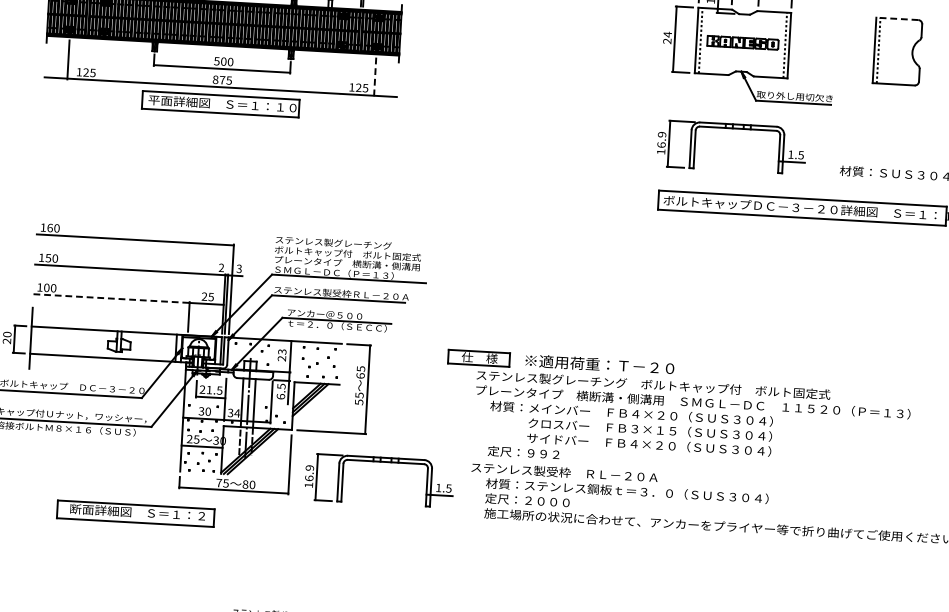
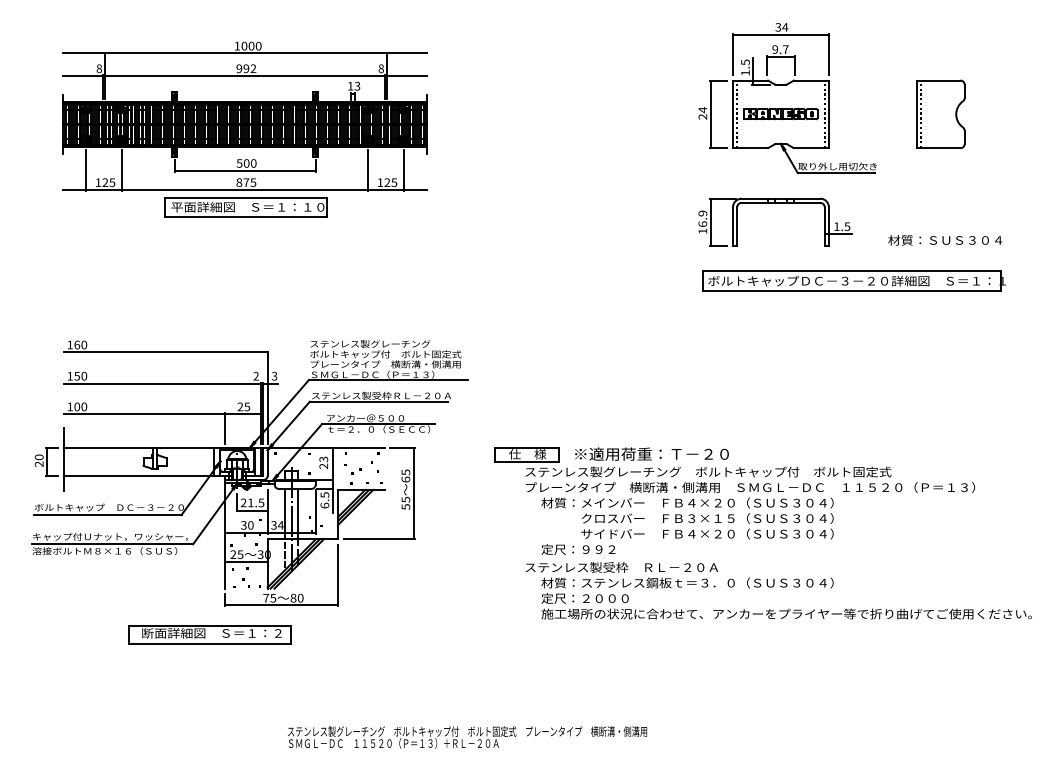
line: (897, 18) -> (938, 80), dashed -> solid
line: (102, 61) -> (121, 170), added
line: (341, 75) -> (368, 170), added
line: (374, 77) -> (403, 171), dashed -> solid
line: (111, 298) -> (144, 414), dashed -> solid
part: (380, 462) -> (431, 567), removed
part: (135, 513) -> (209, 634), moved

